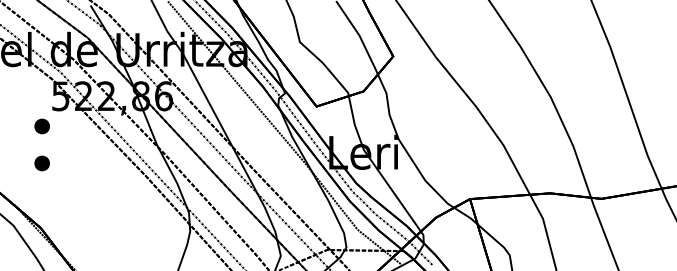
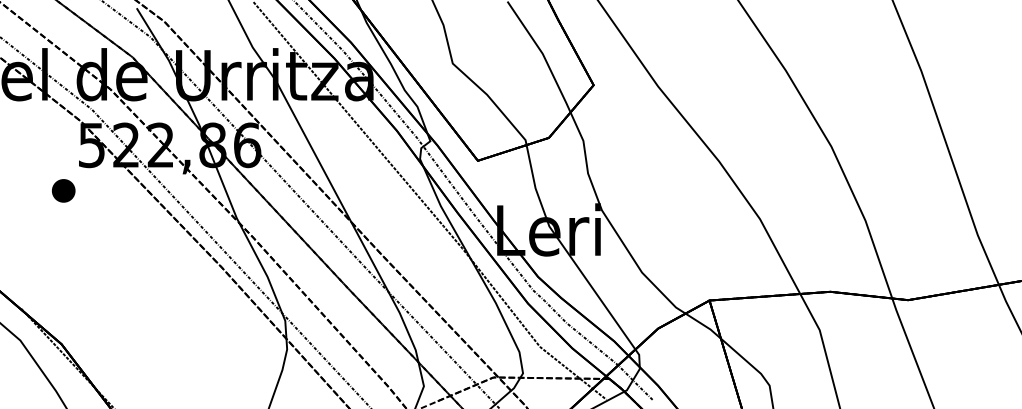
part: (41, 163) -> (62, 246), removed

